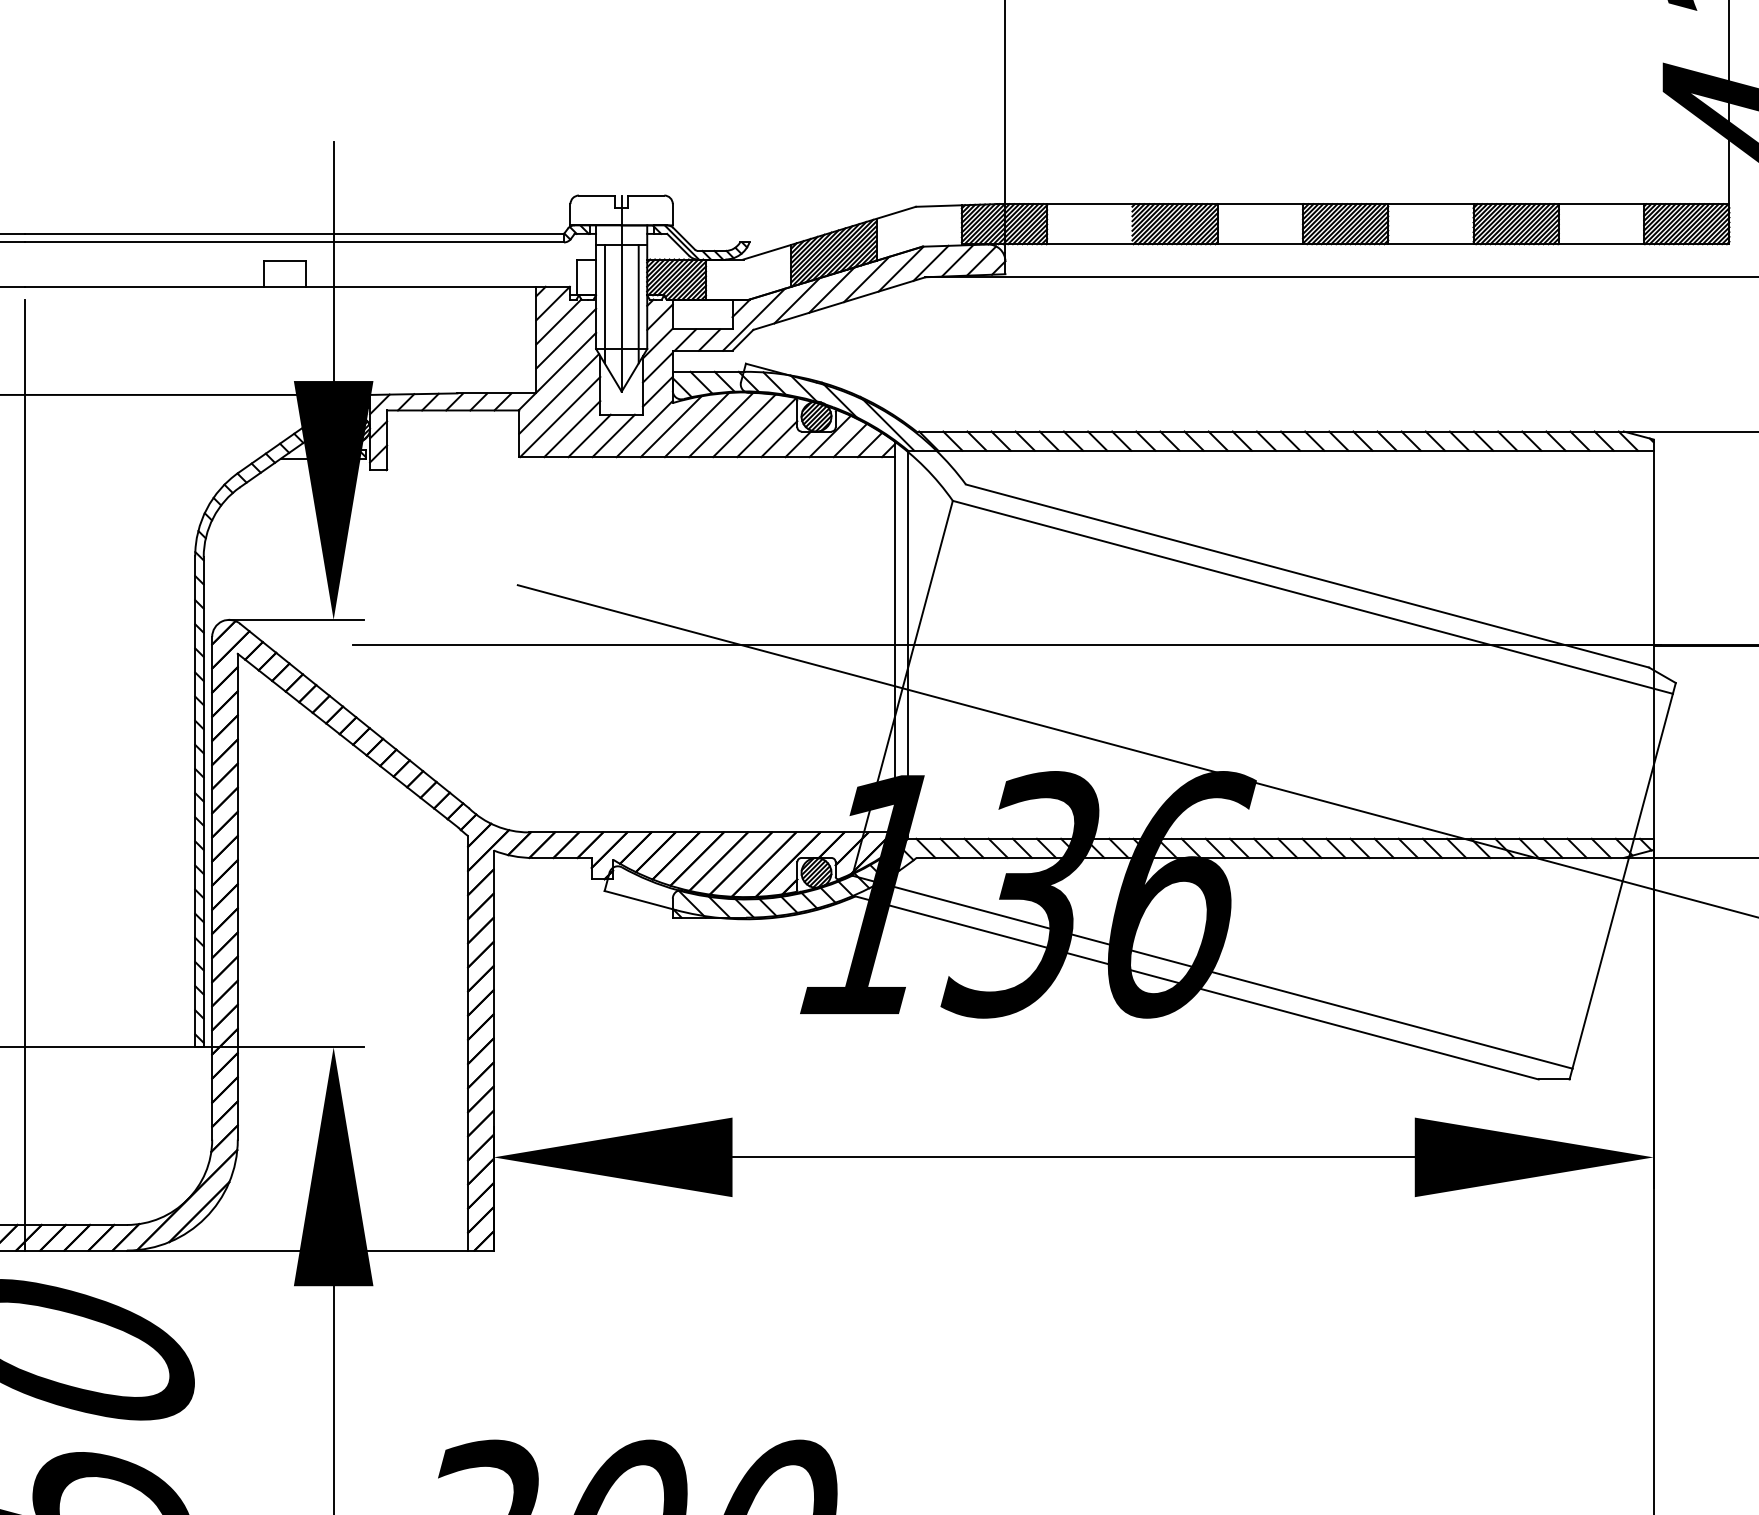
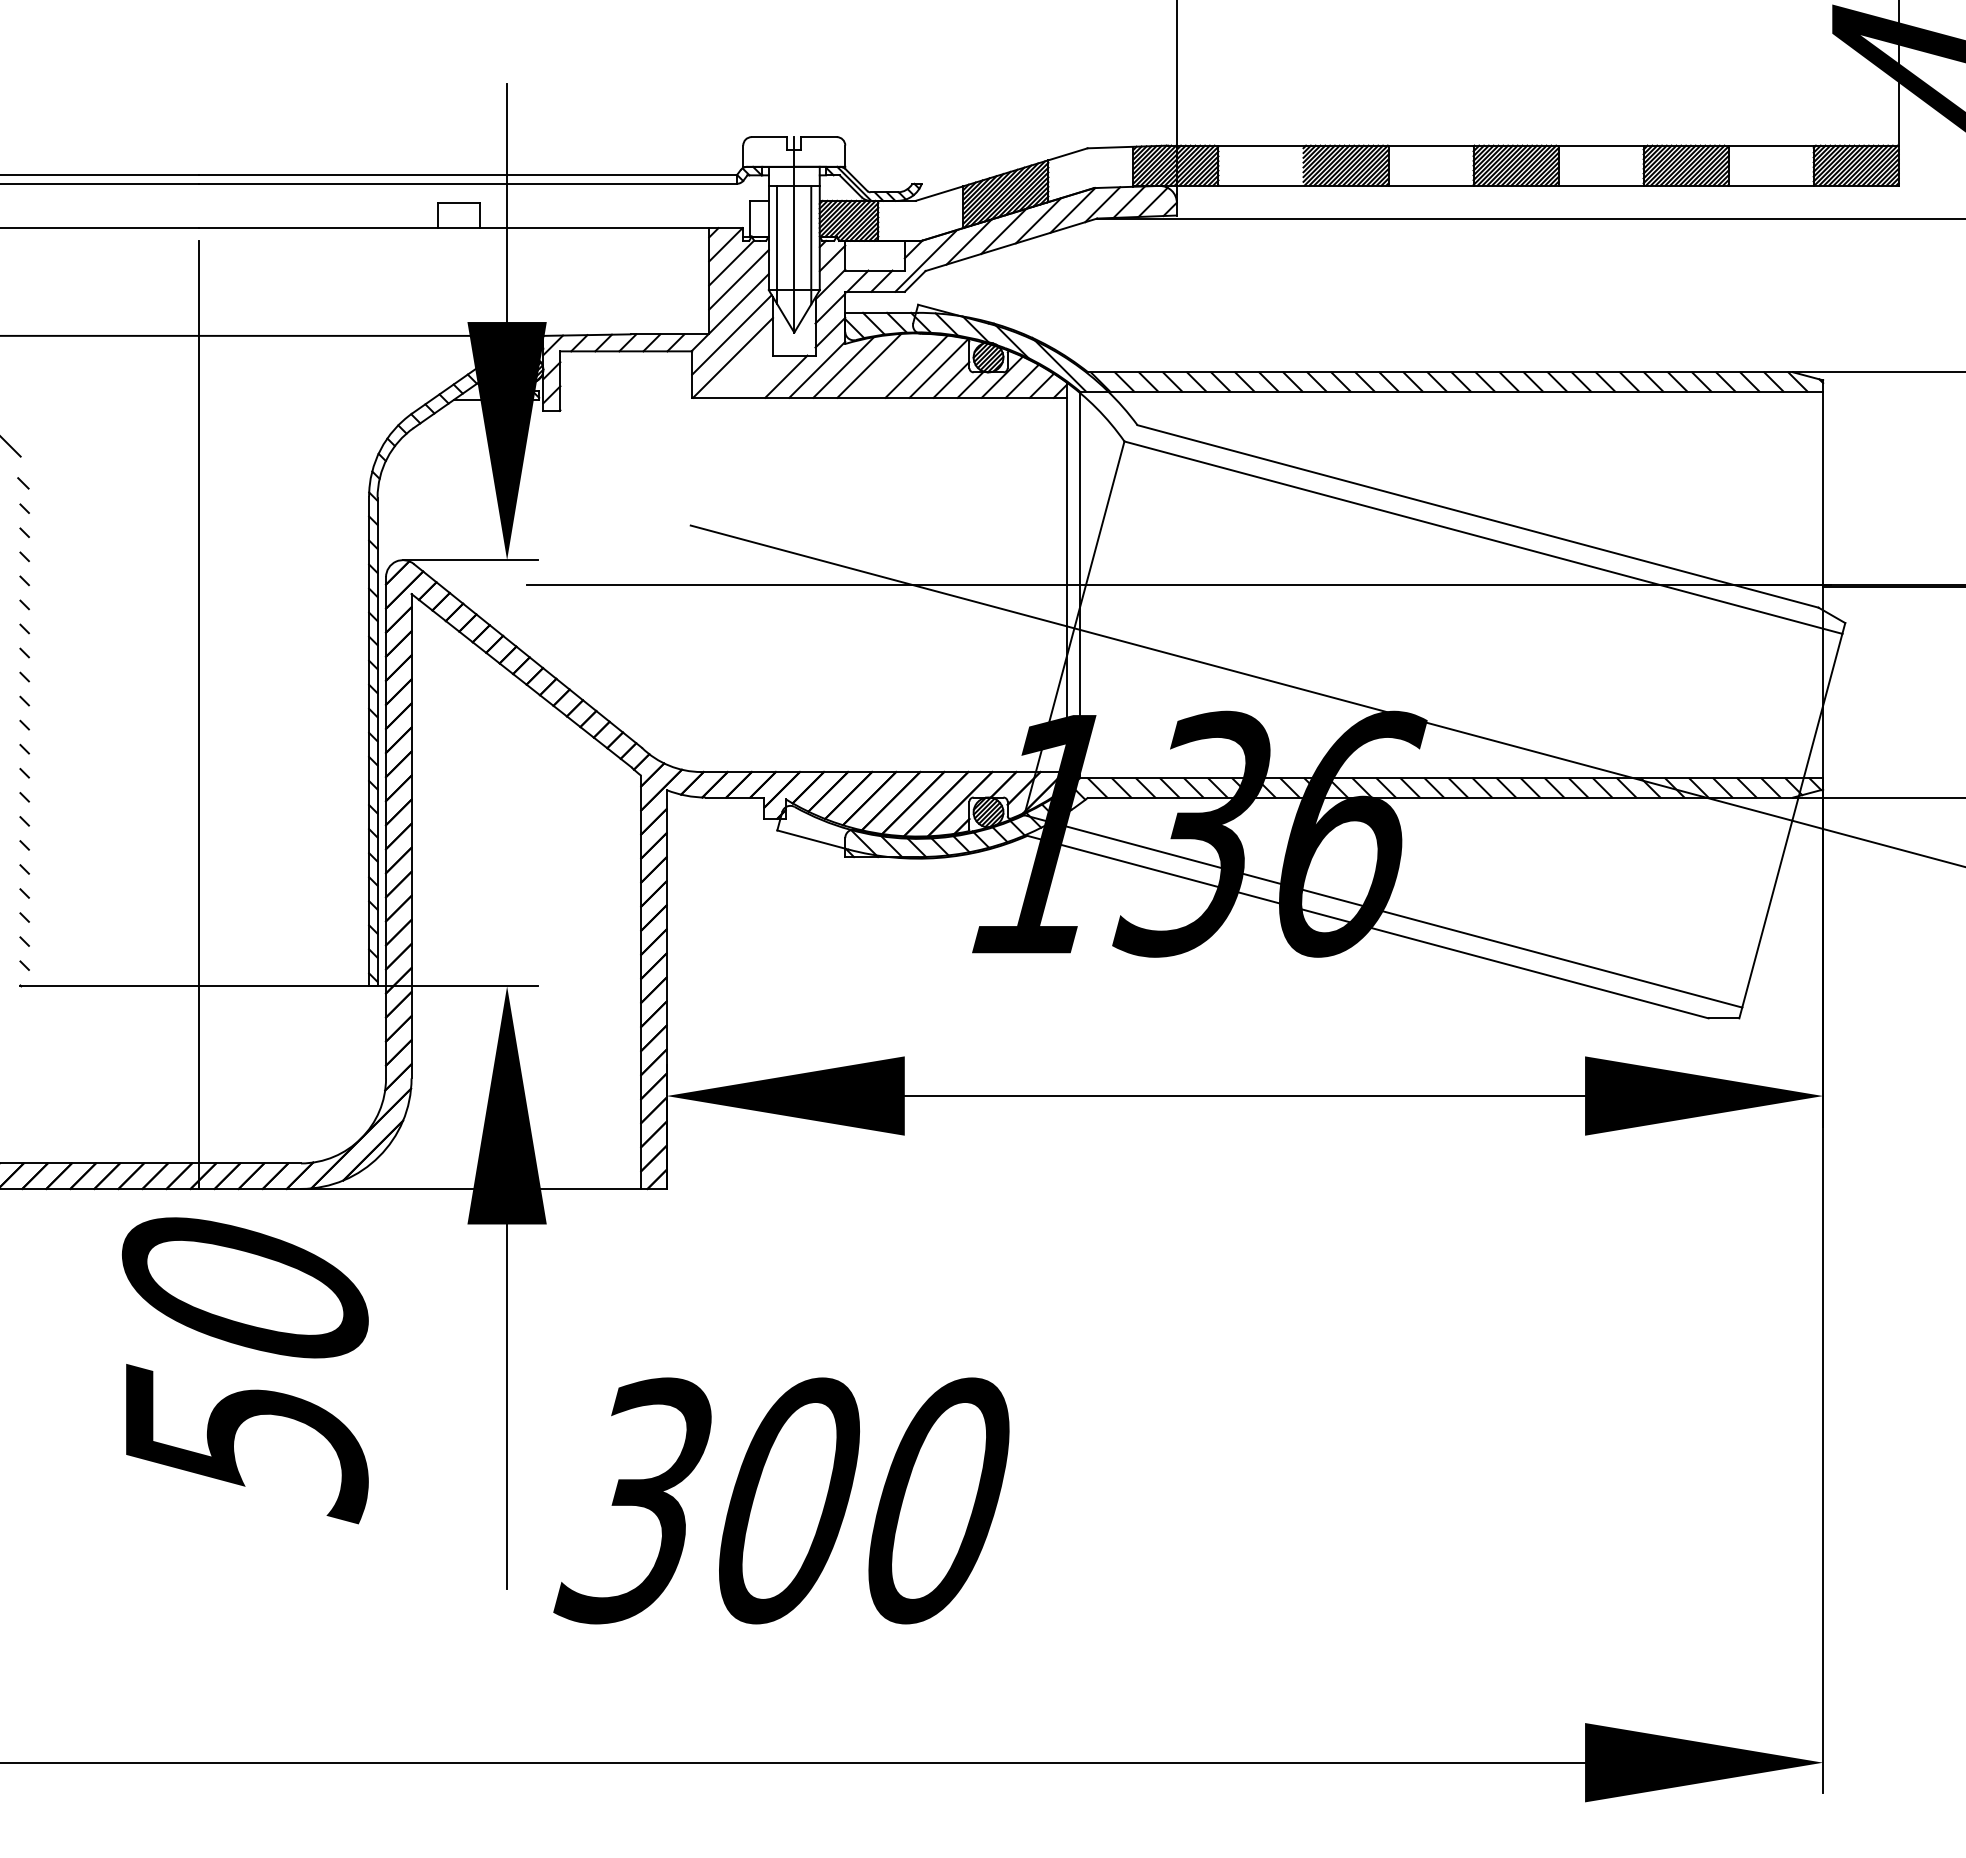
line: (721, 424) -> (893, 365), removed
line: (572, 428) -> (745, 369), removed
line: (589, 435) -> (762, 376), removed

